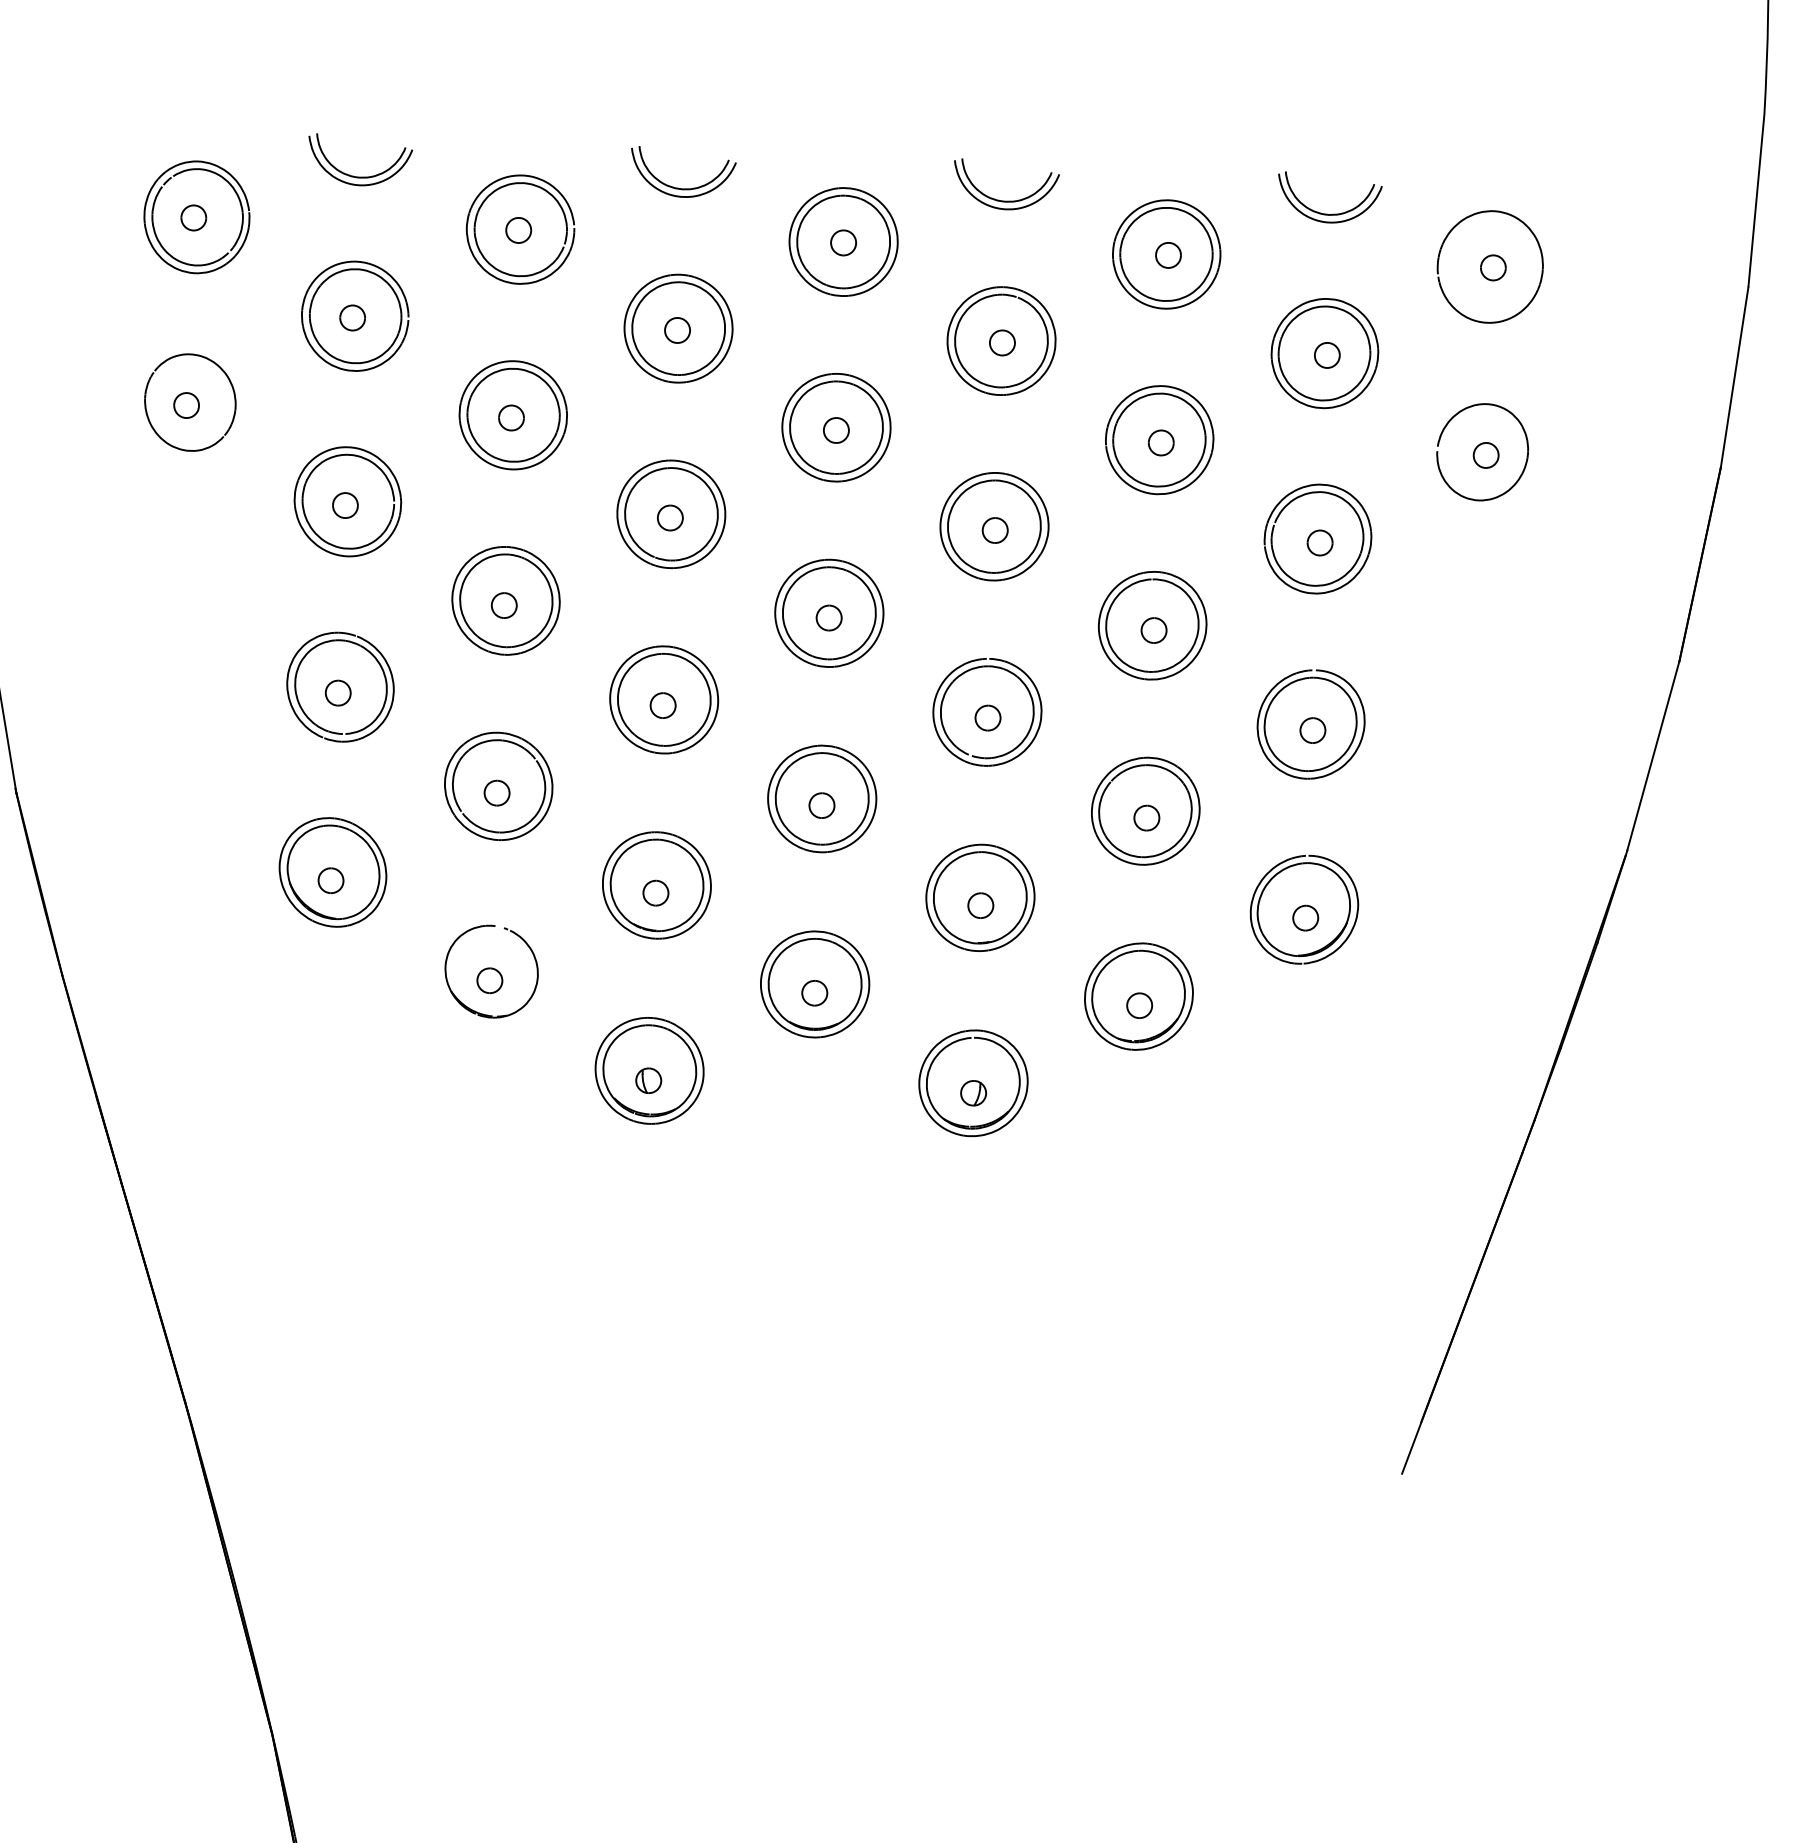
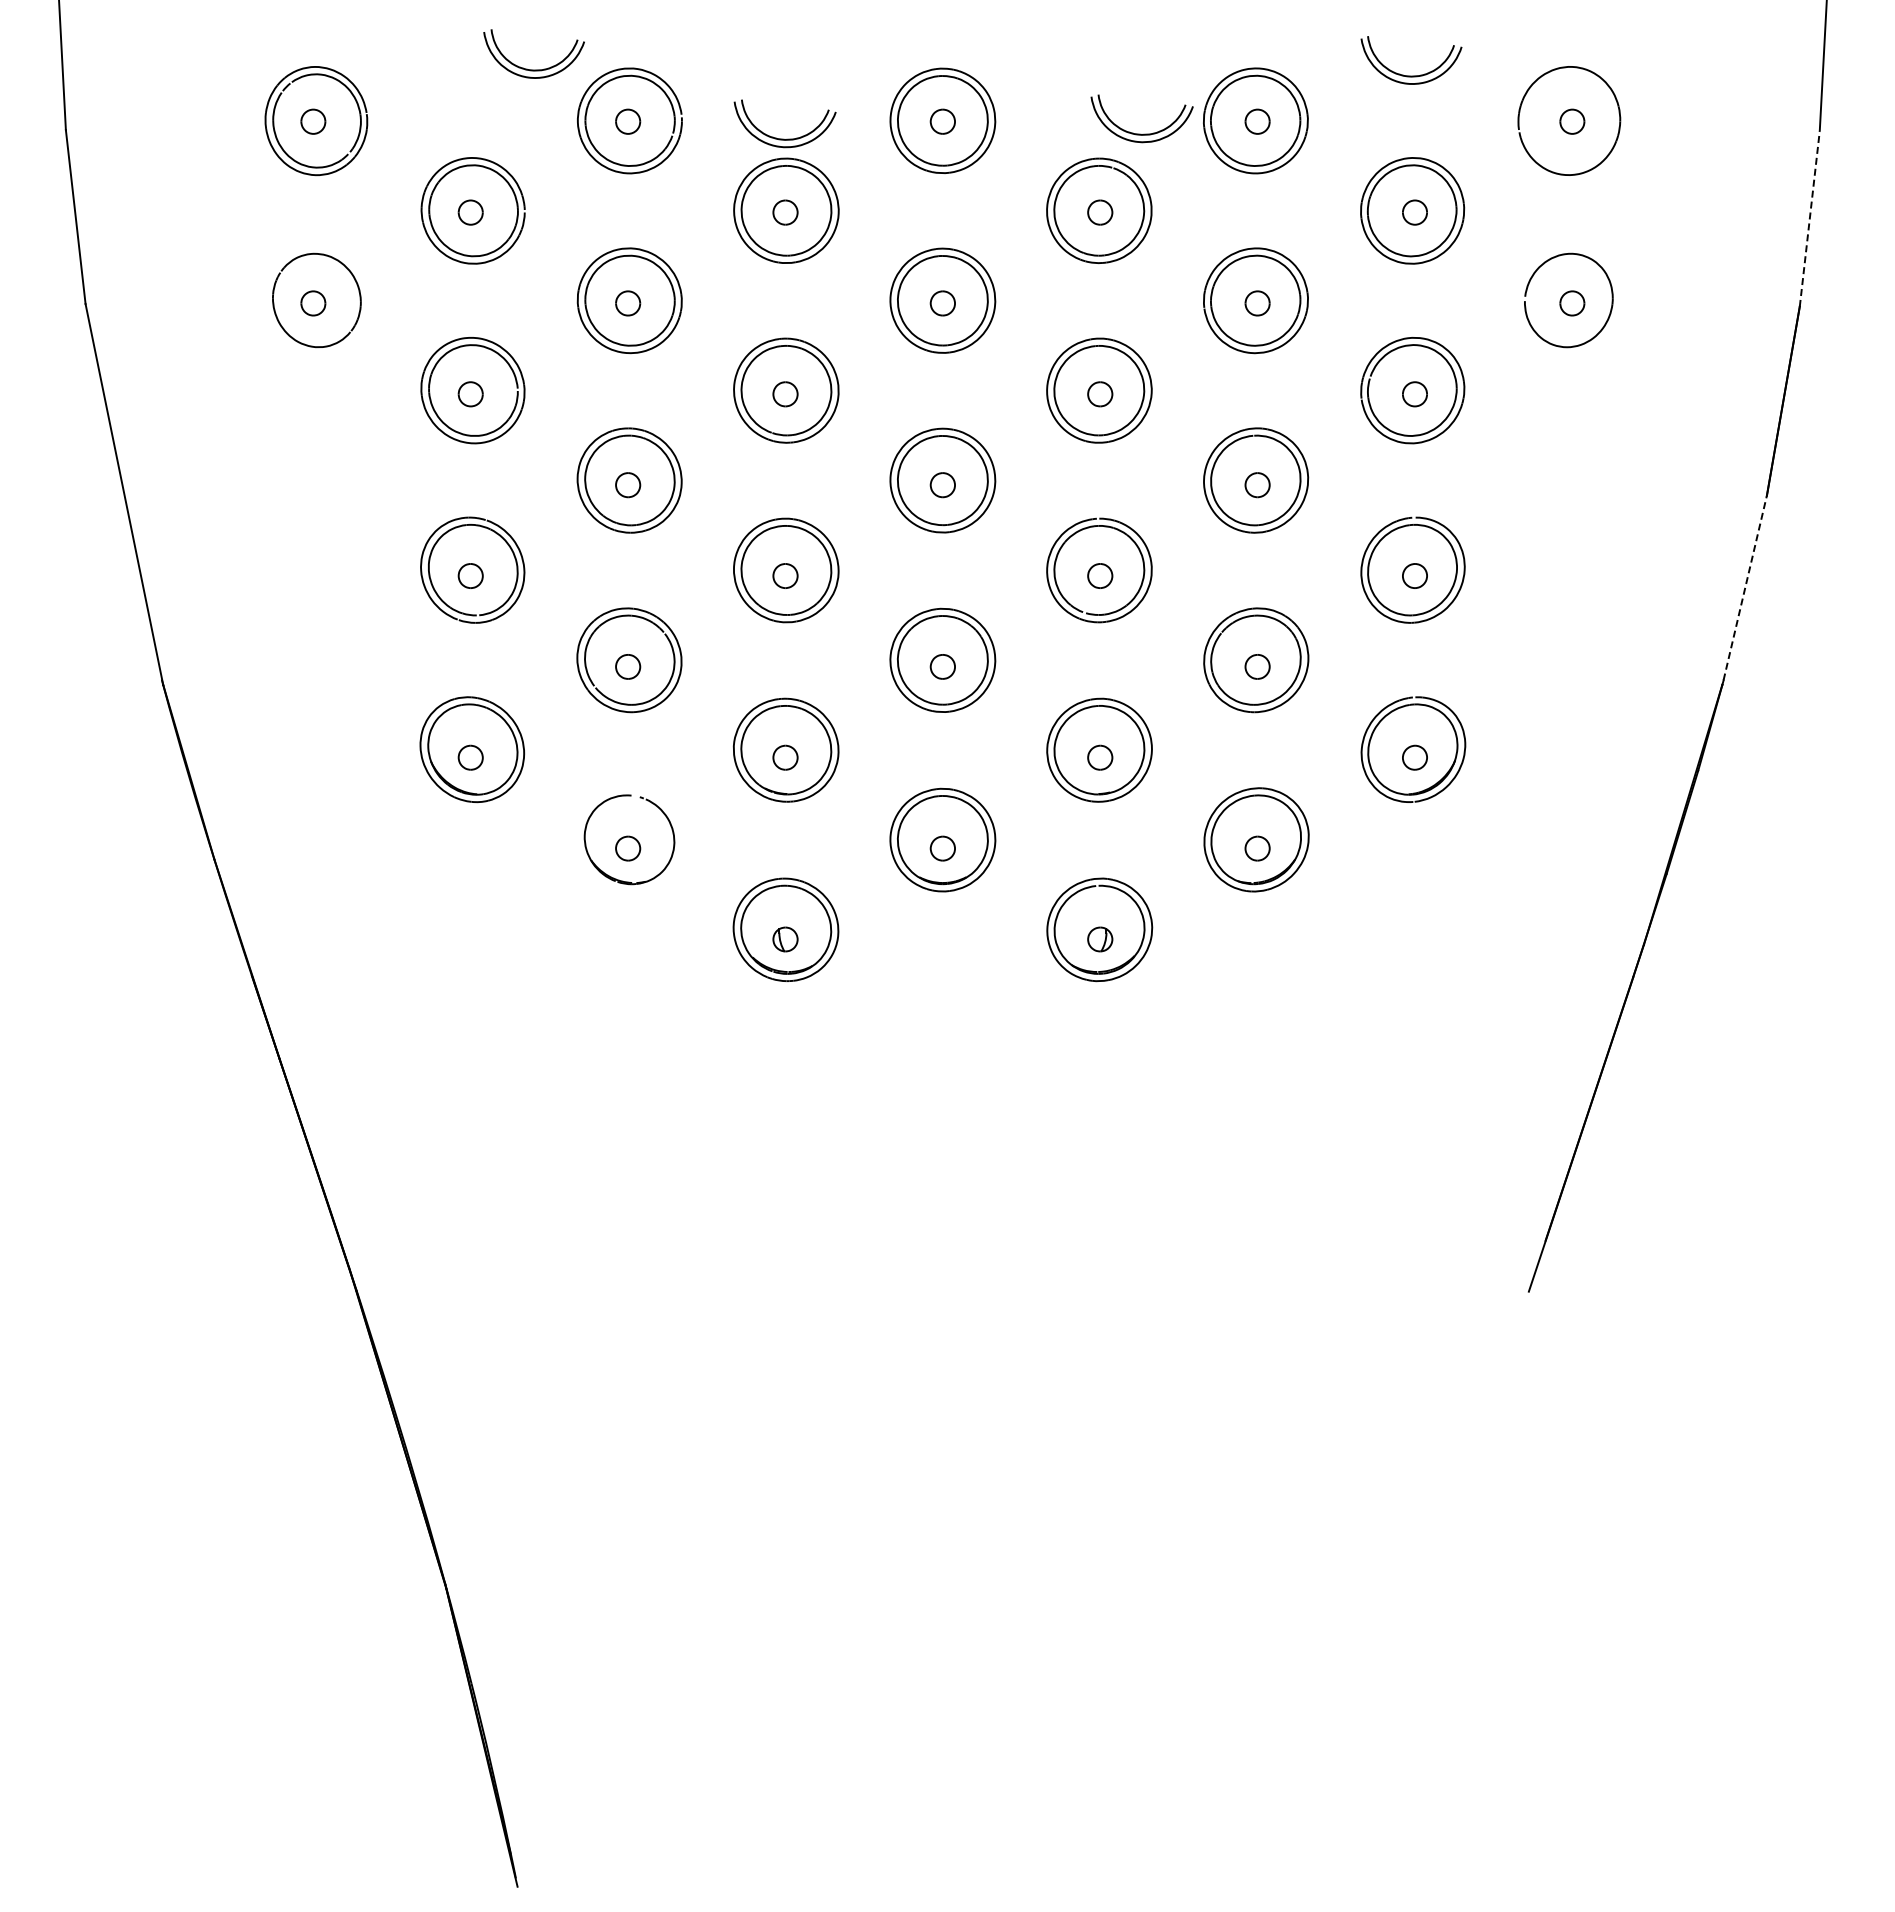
part: (358, 176) -> (533, 69), moved
part: (681, 187) -> (784, 138), moved
part: (1004, 200) -> (1140, 133), moved
line: (1734, 377) -> (1809, 218), solid -> dashed
line: (1653, 756) -> (1745, 588), solid -> dashed

